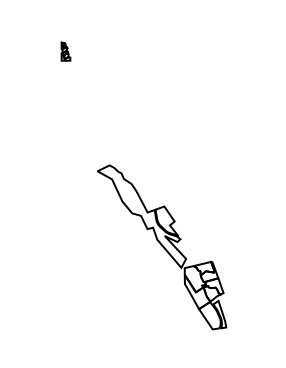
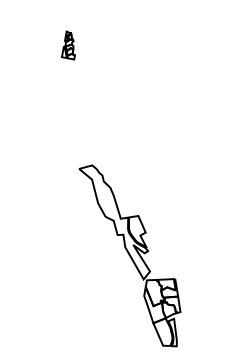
part: (65, 51) -> (70, 45), size x1.43

